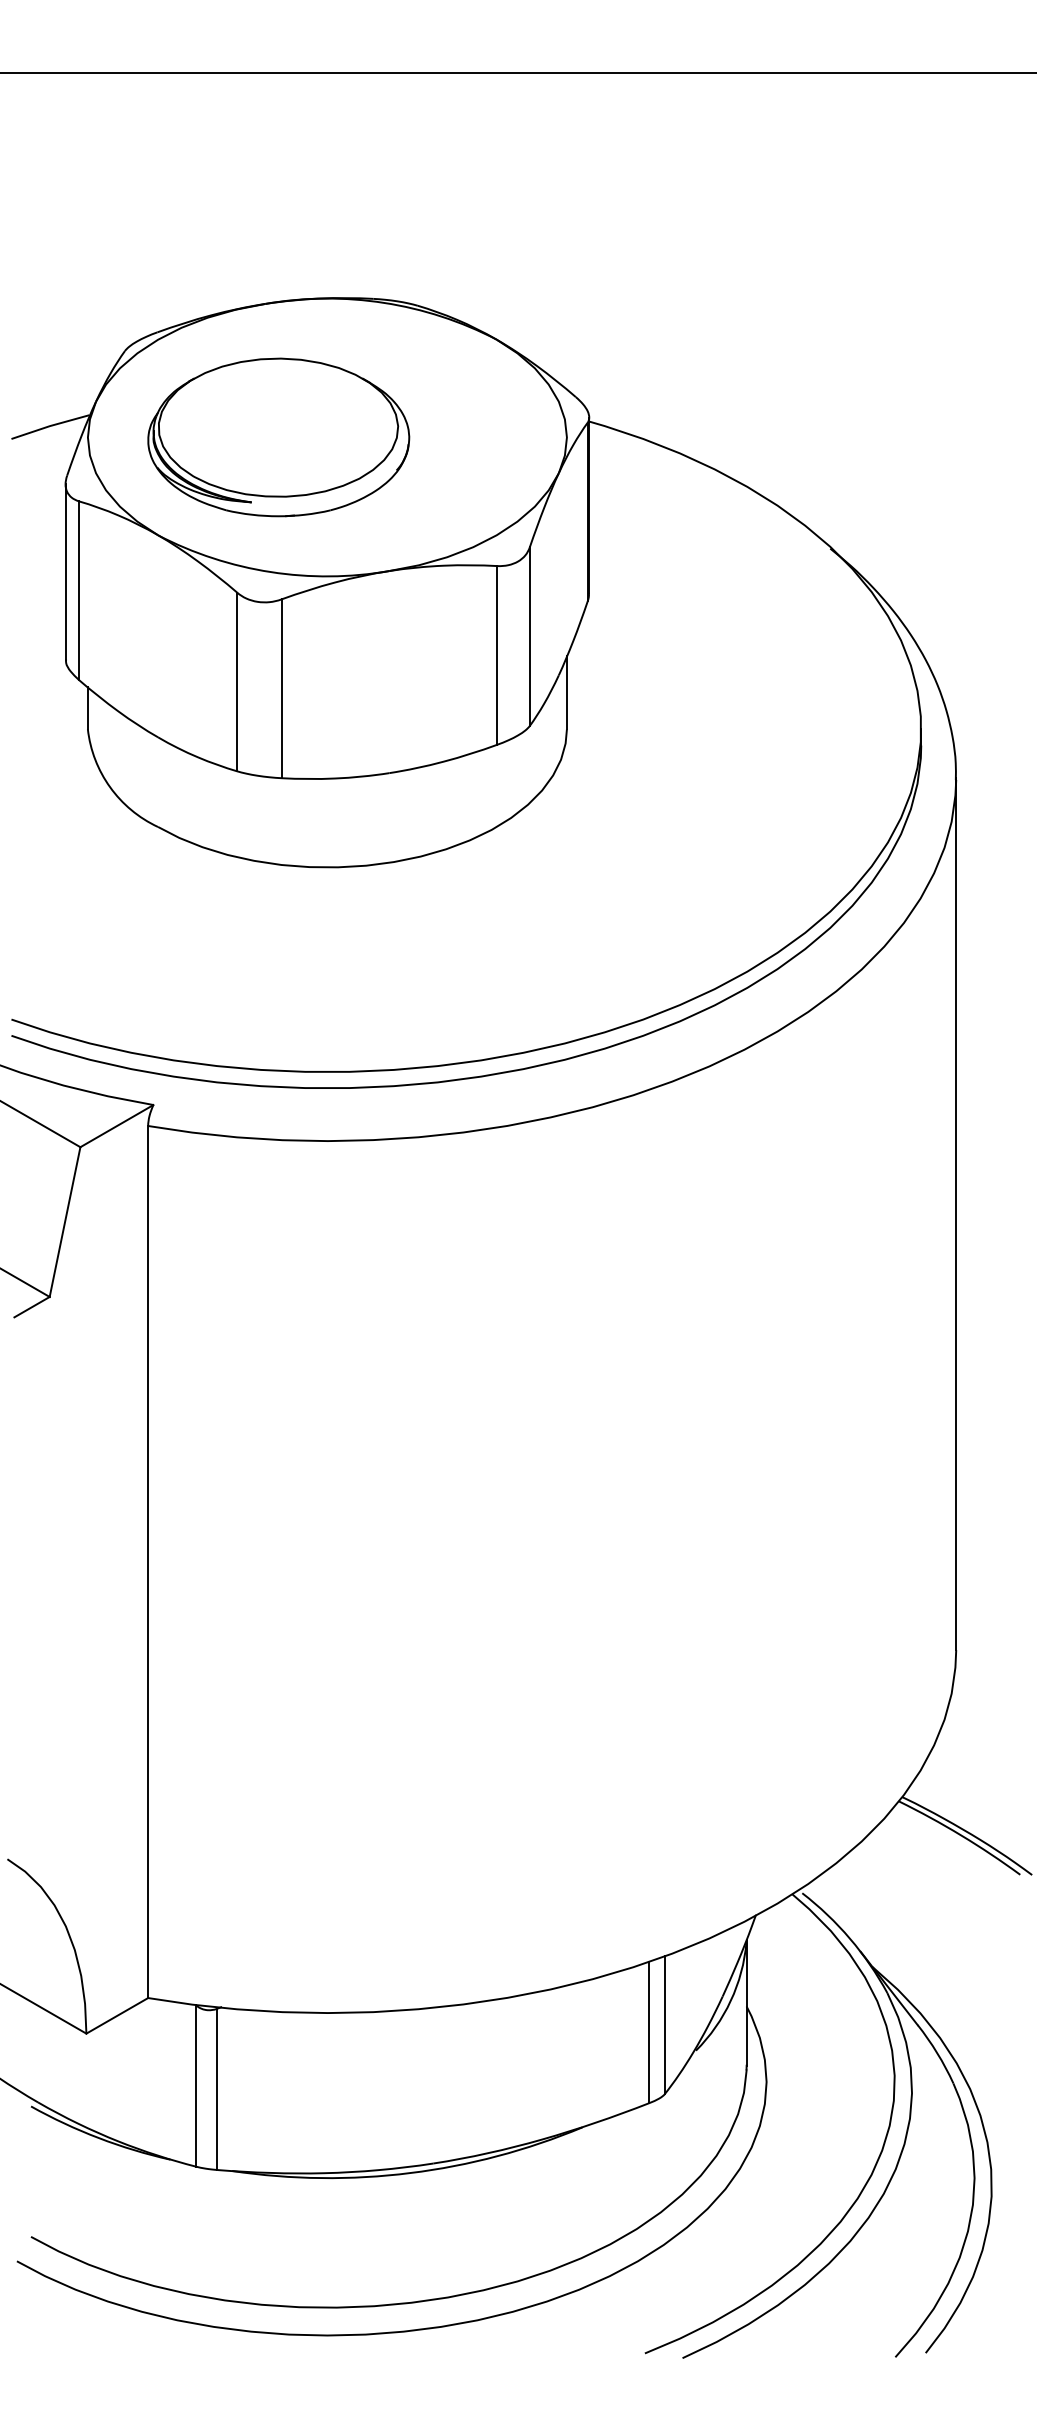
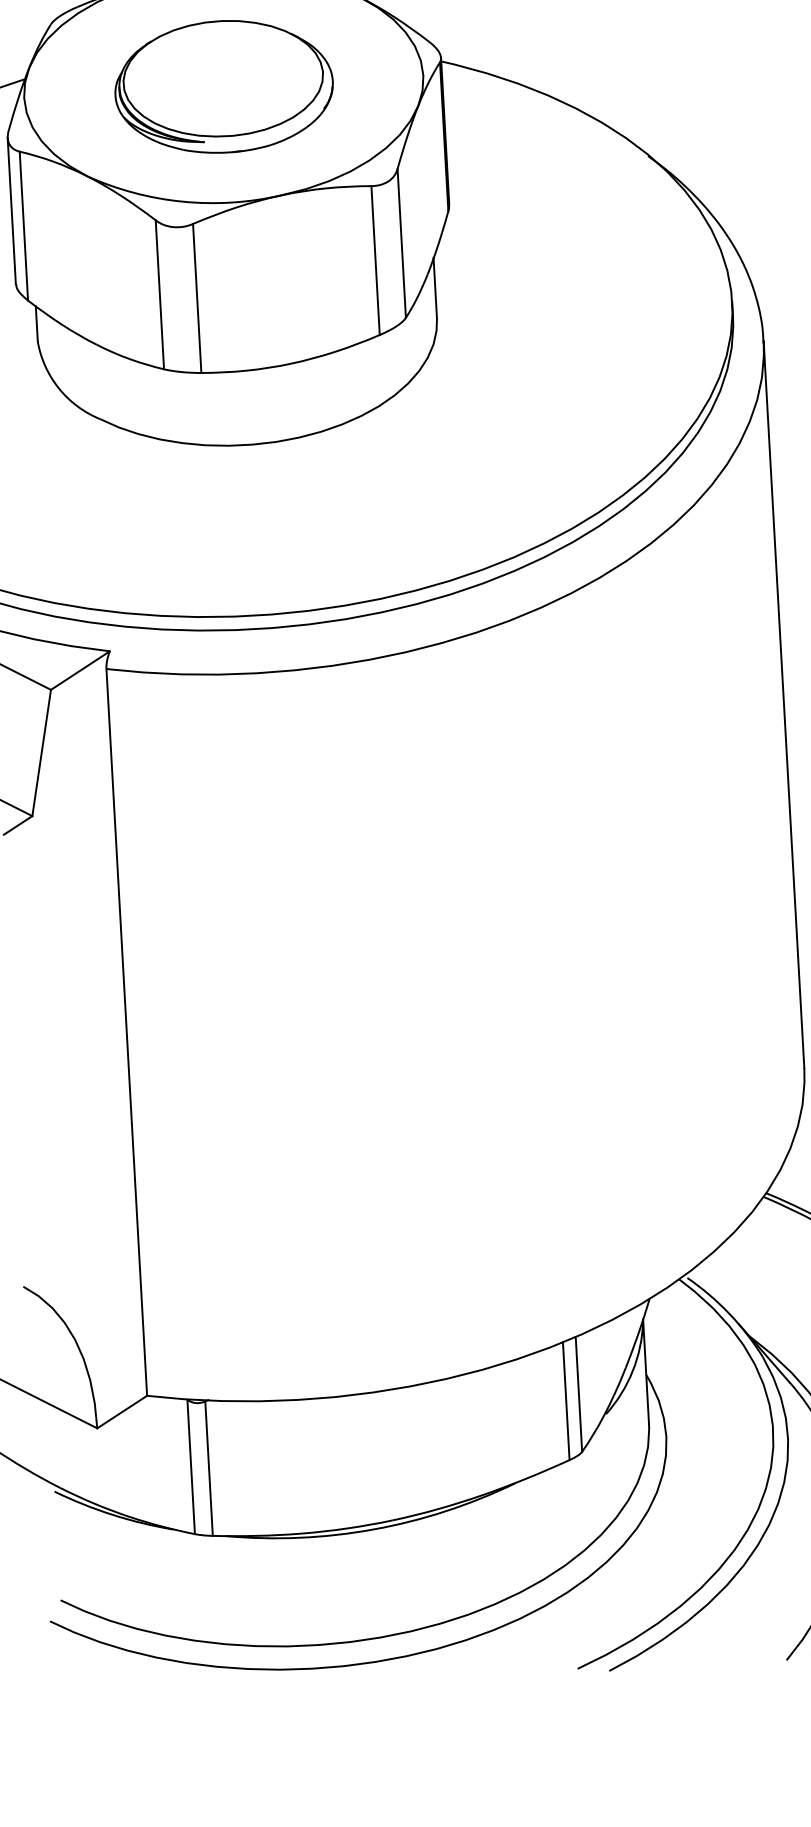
part: (278, 437) -> (223, 86), moved

